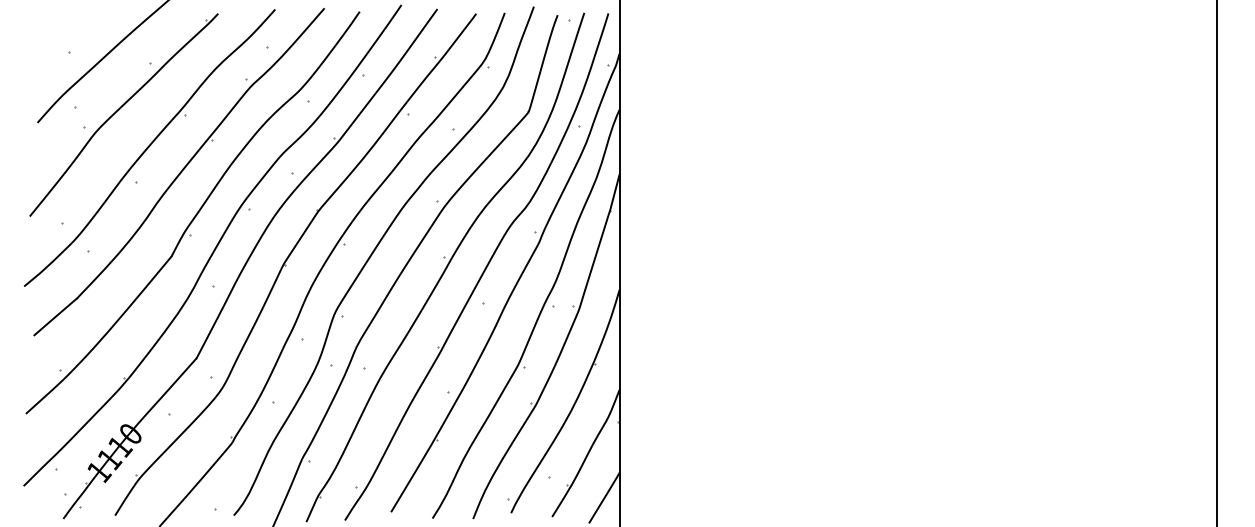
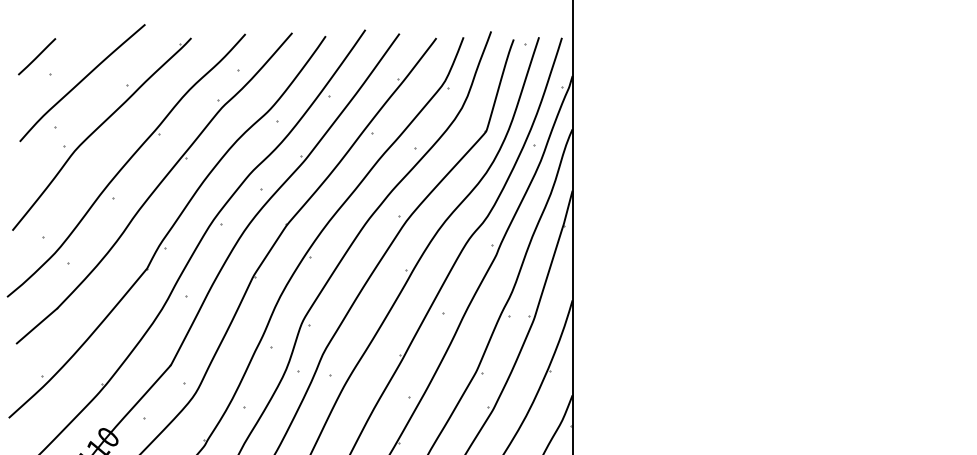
line: (55, 32) -> (36, 55), added

